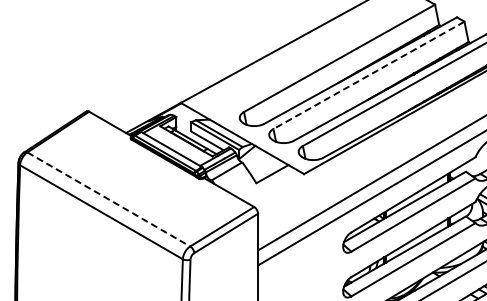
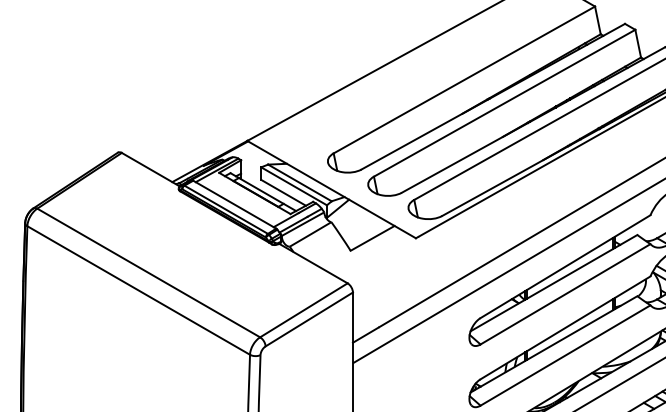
line: (368, 75) -> (504, 103), dashed -> solid
line: (109, 199) -> (149, 273), dashed -> solid

